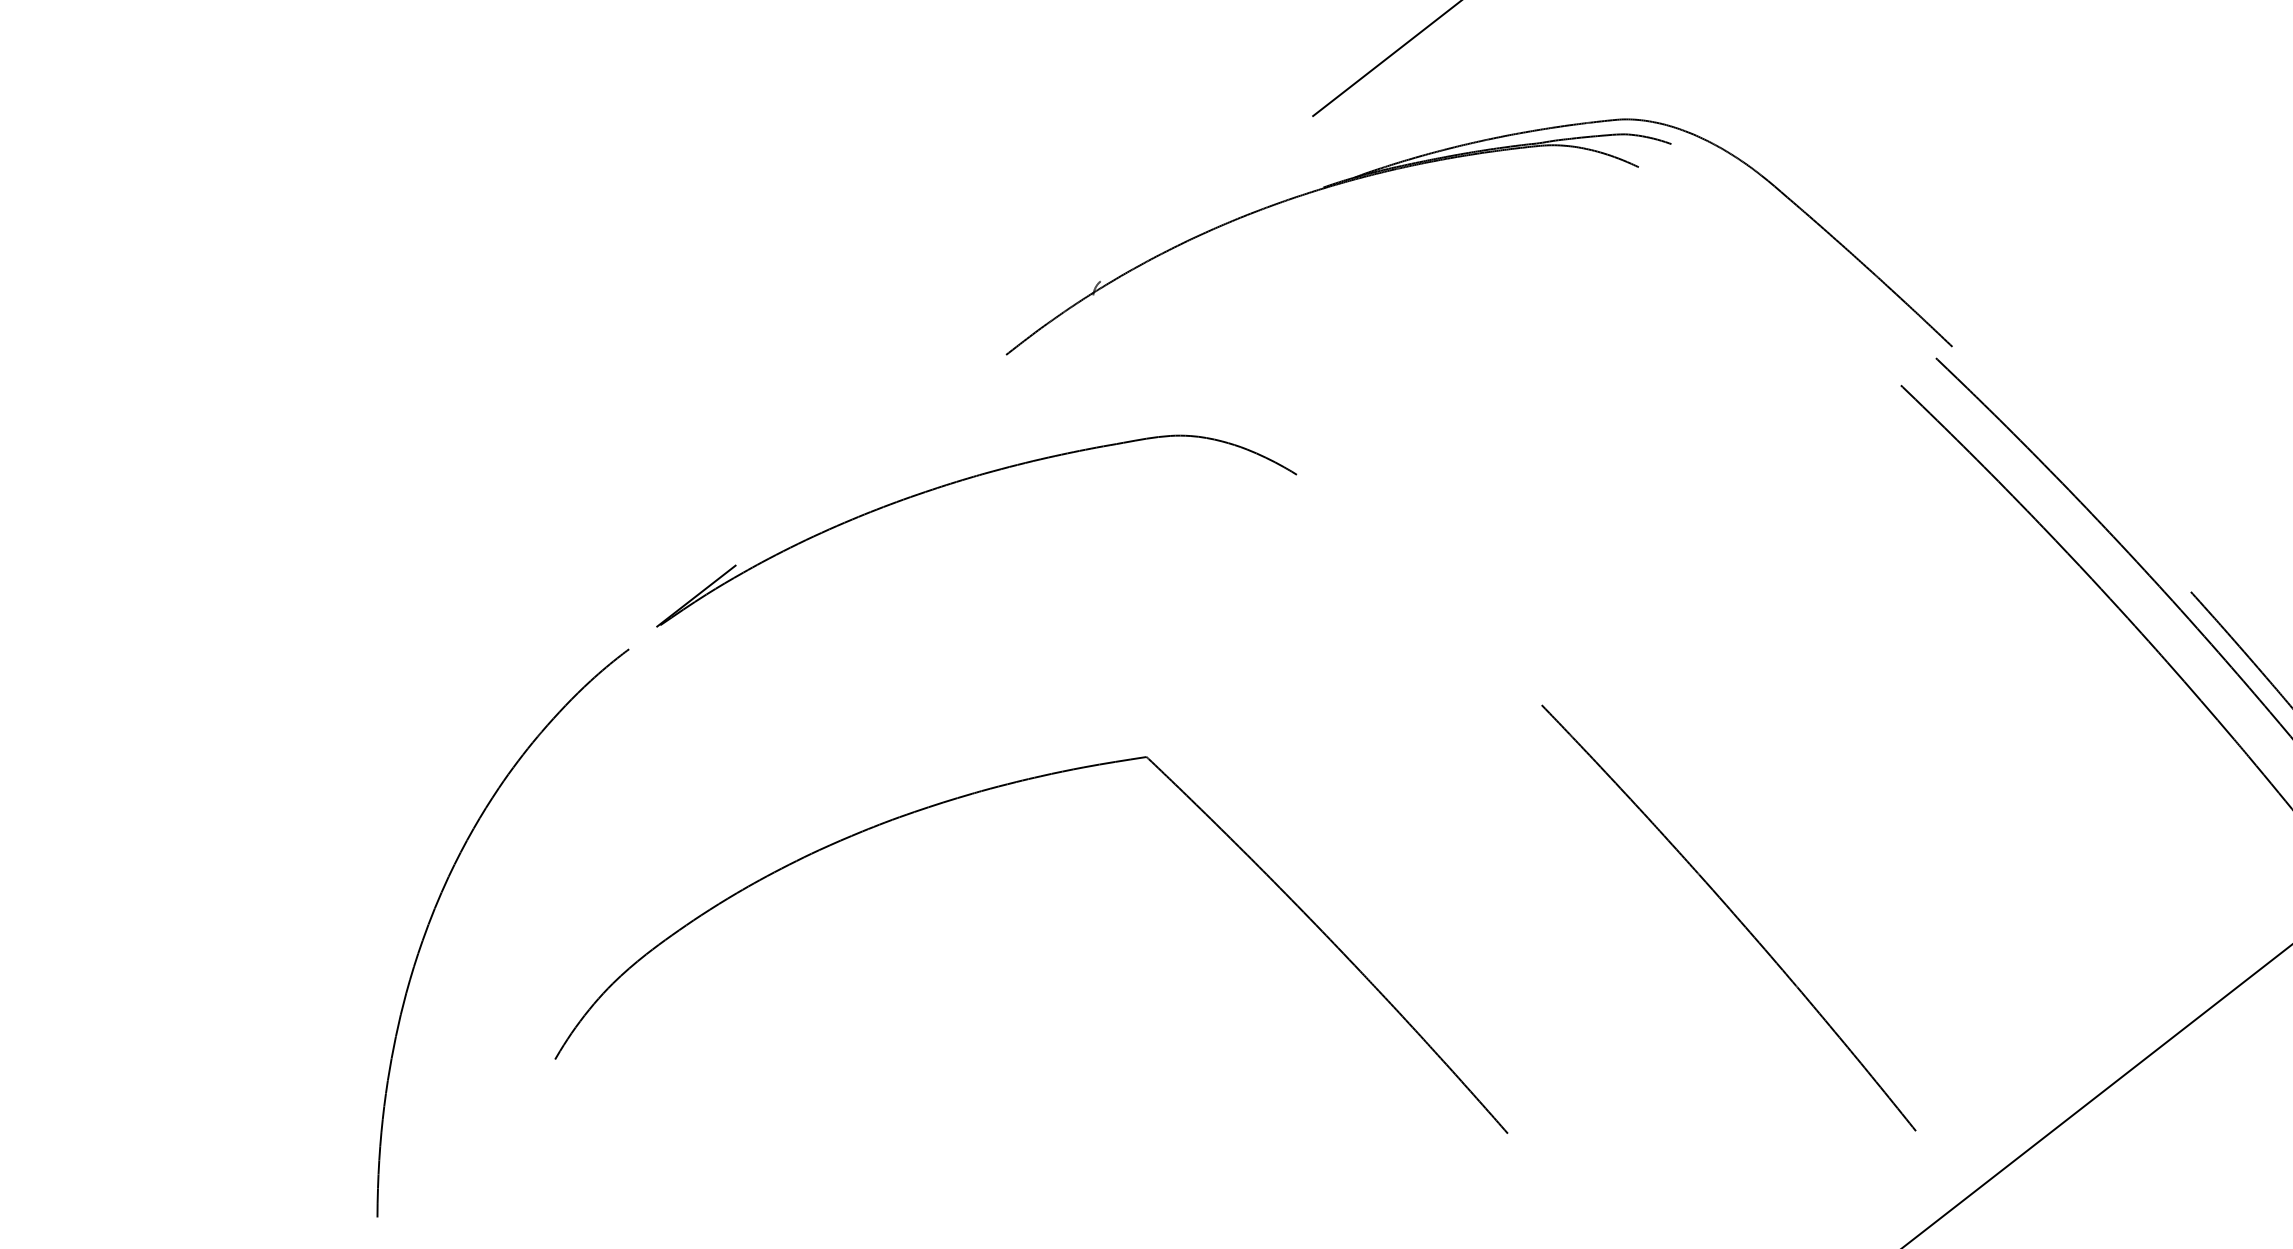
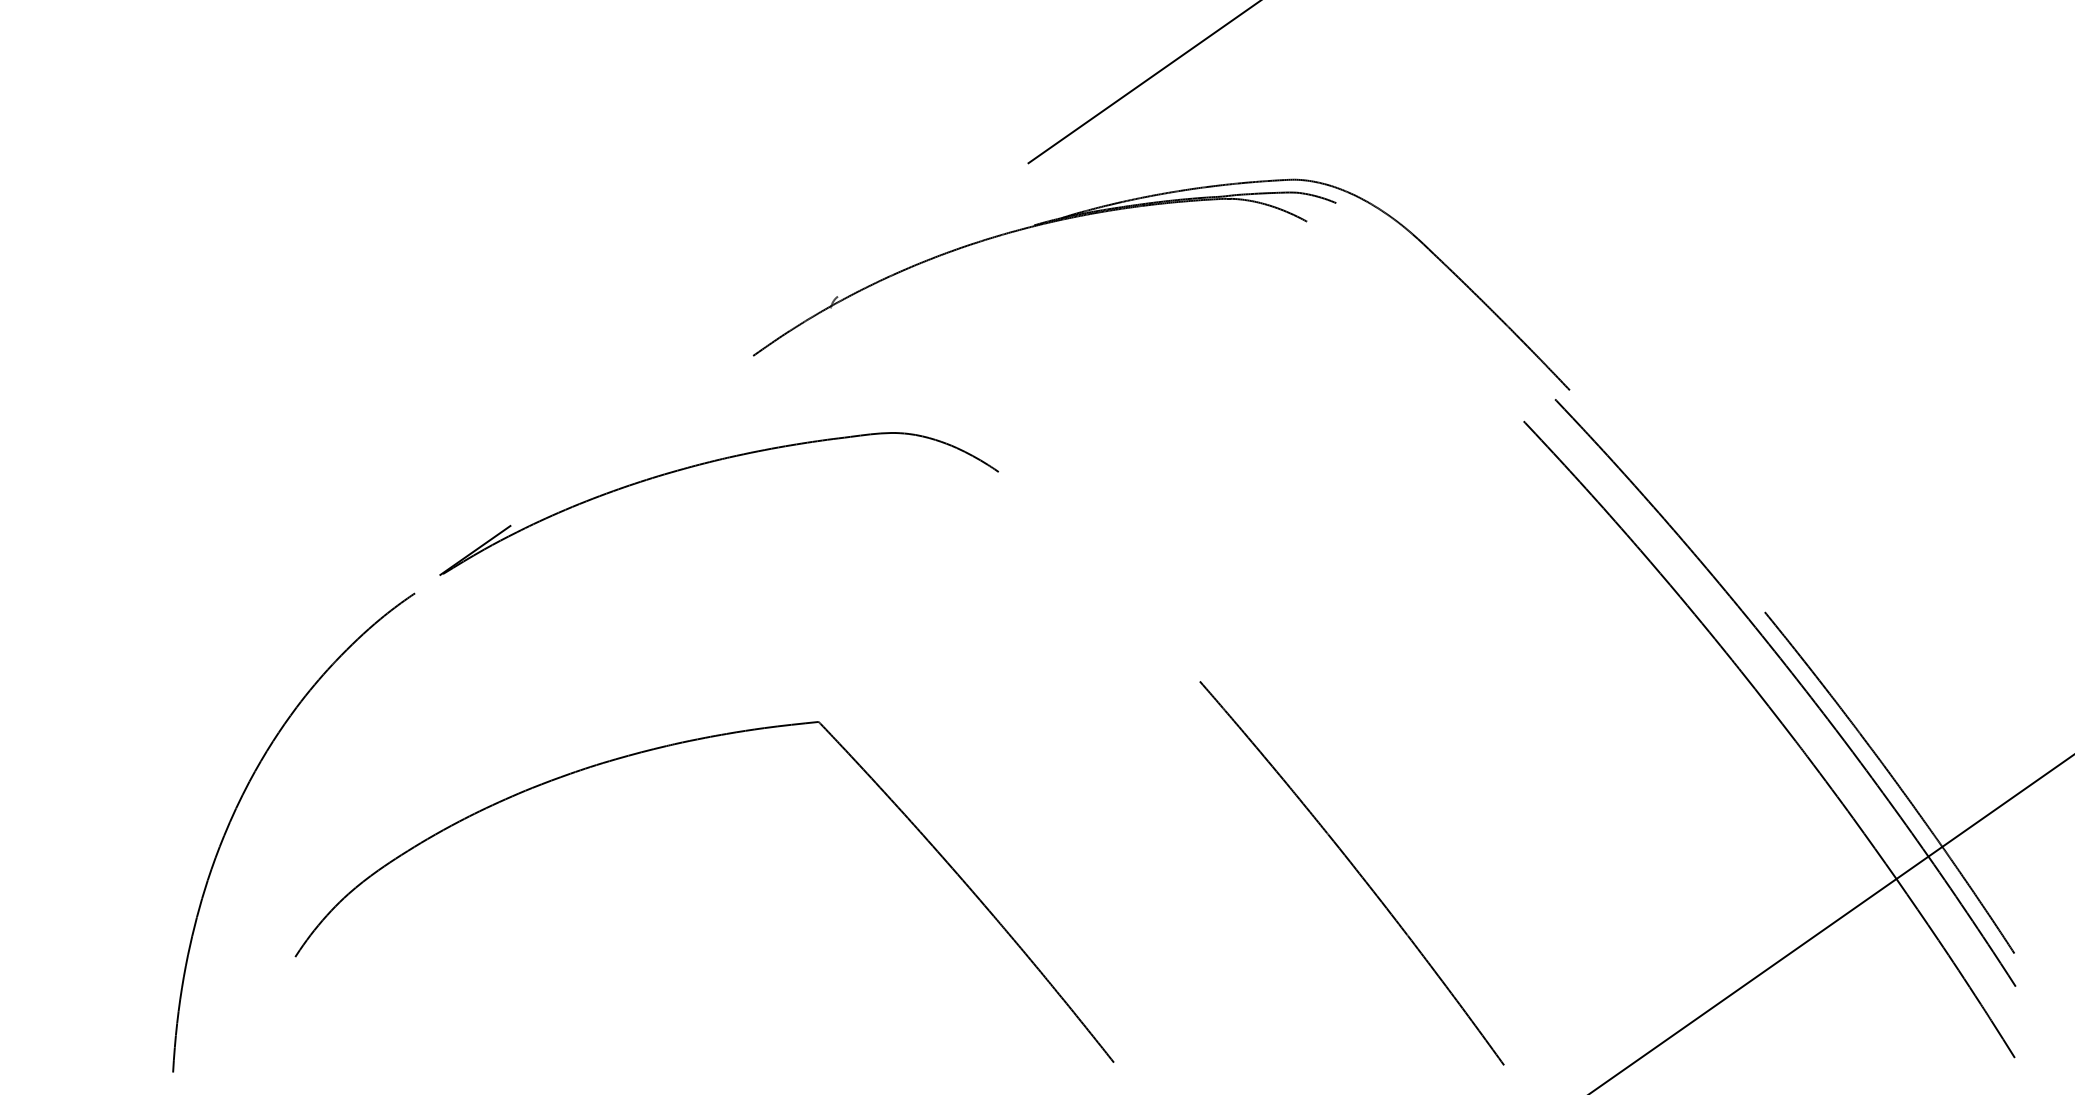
part: (976, 794) -> (670, 746), moved

